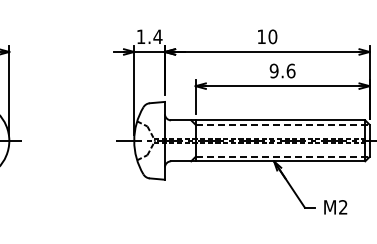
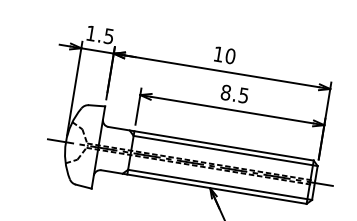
text: (157, 36) -> (108, 35), 1.4 -> 1.5
text: (282, 70) -> (234, 93), 9.6 -> 8.5
line: (283, 124) -> (226, 150), dashed -> solid
line: (283, 156) -> (221, 184), dashed -> solid

